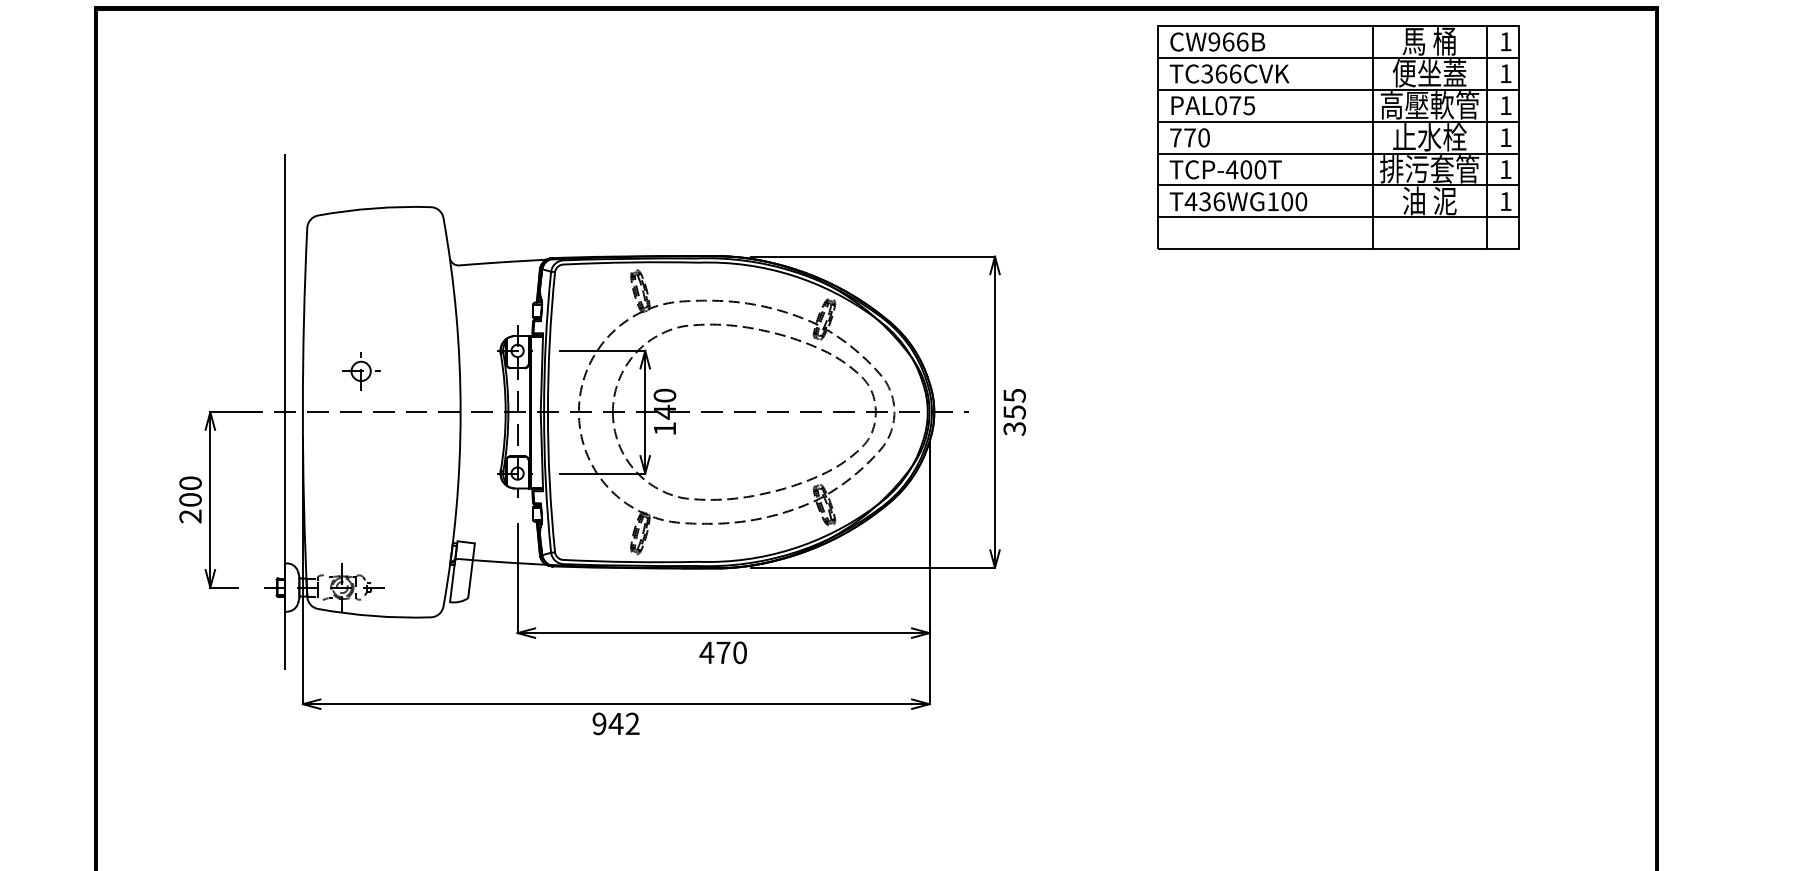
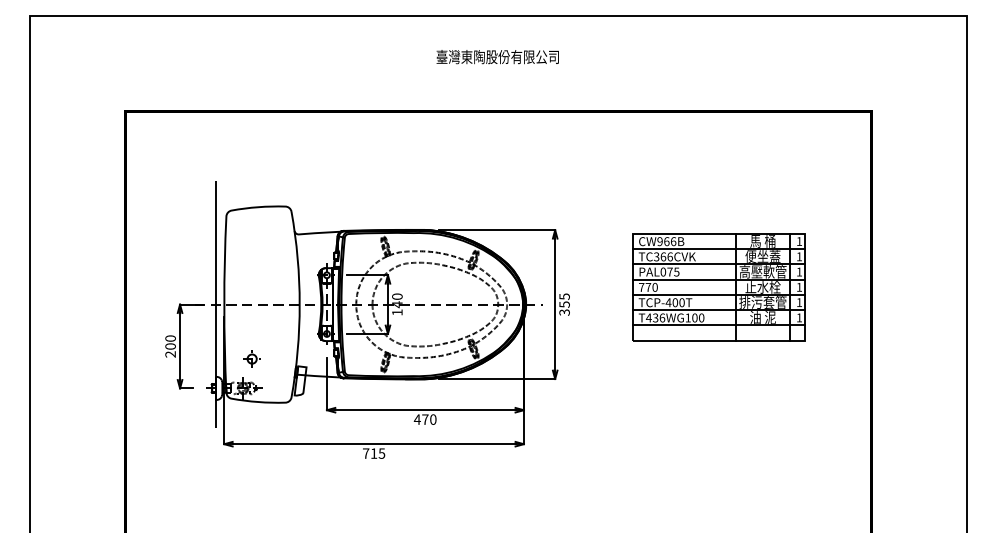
part: (1336, 137) -> (718, 287), moved
part: (359, 370) -> (251, 358), moved
text: (614, 723) -> (373, 453), 942 -> 715

